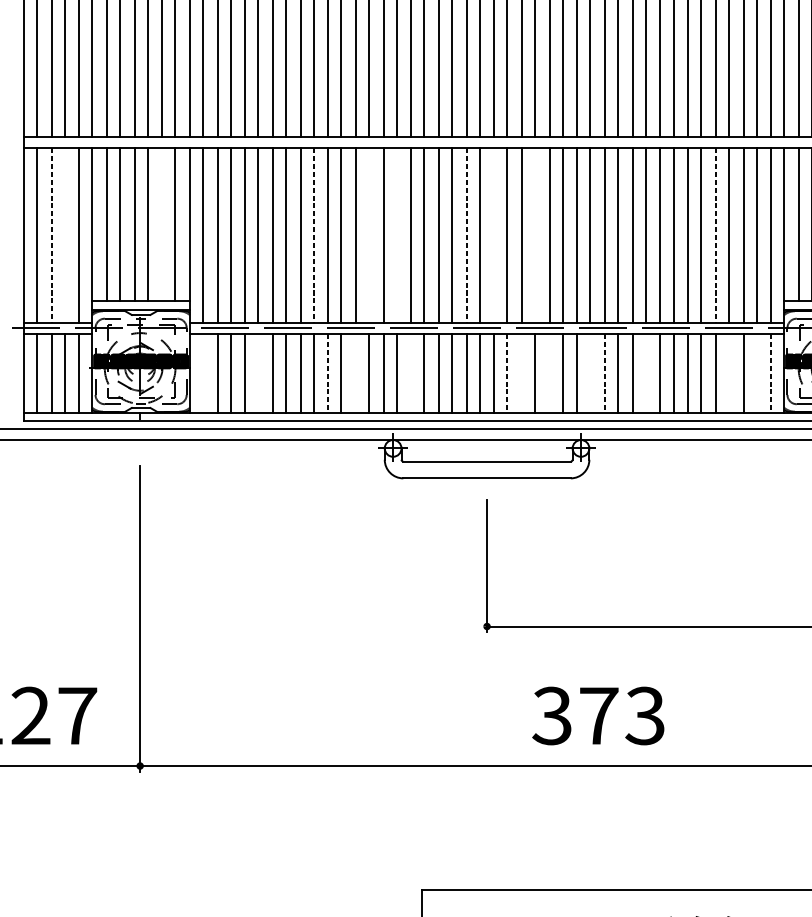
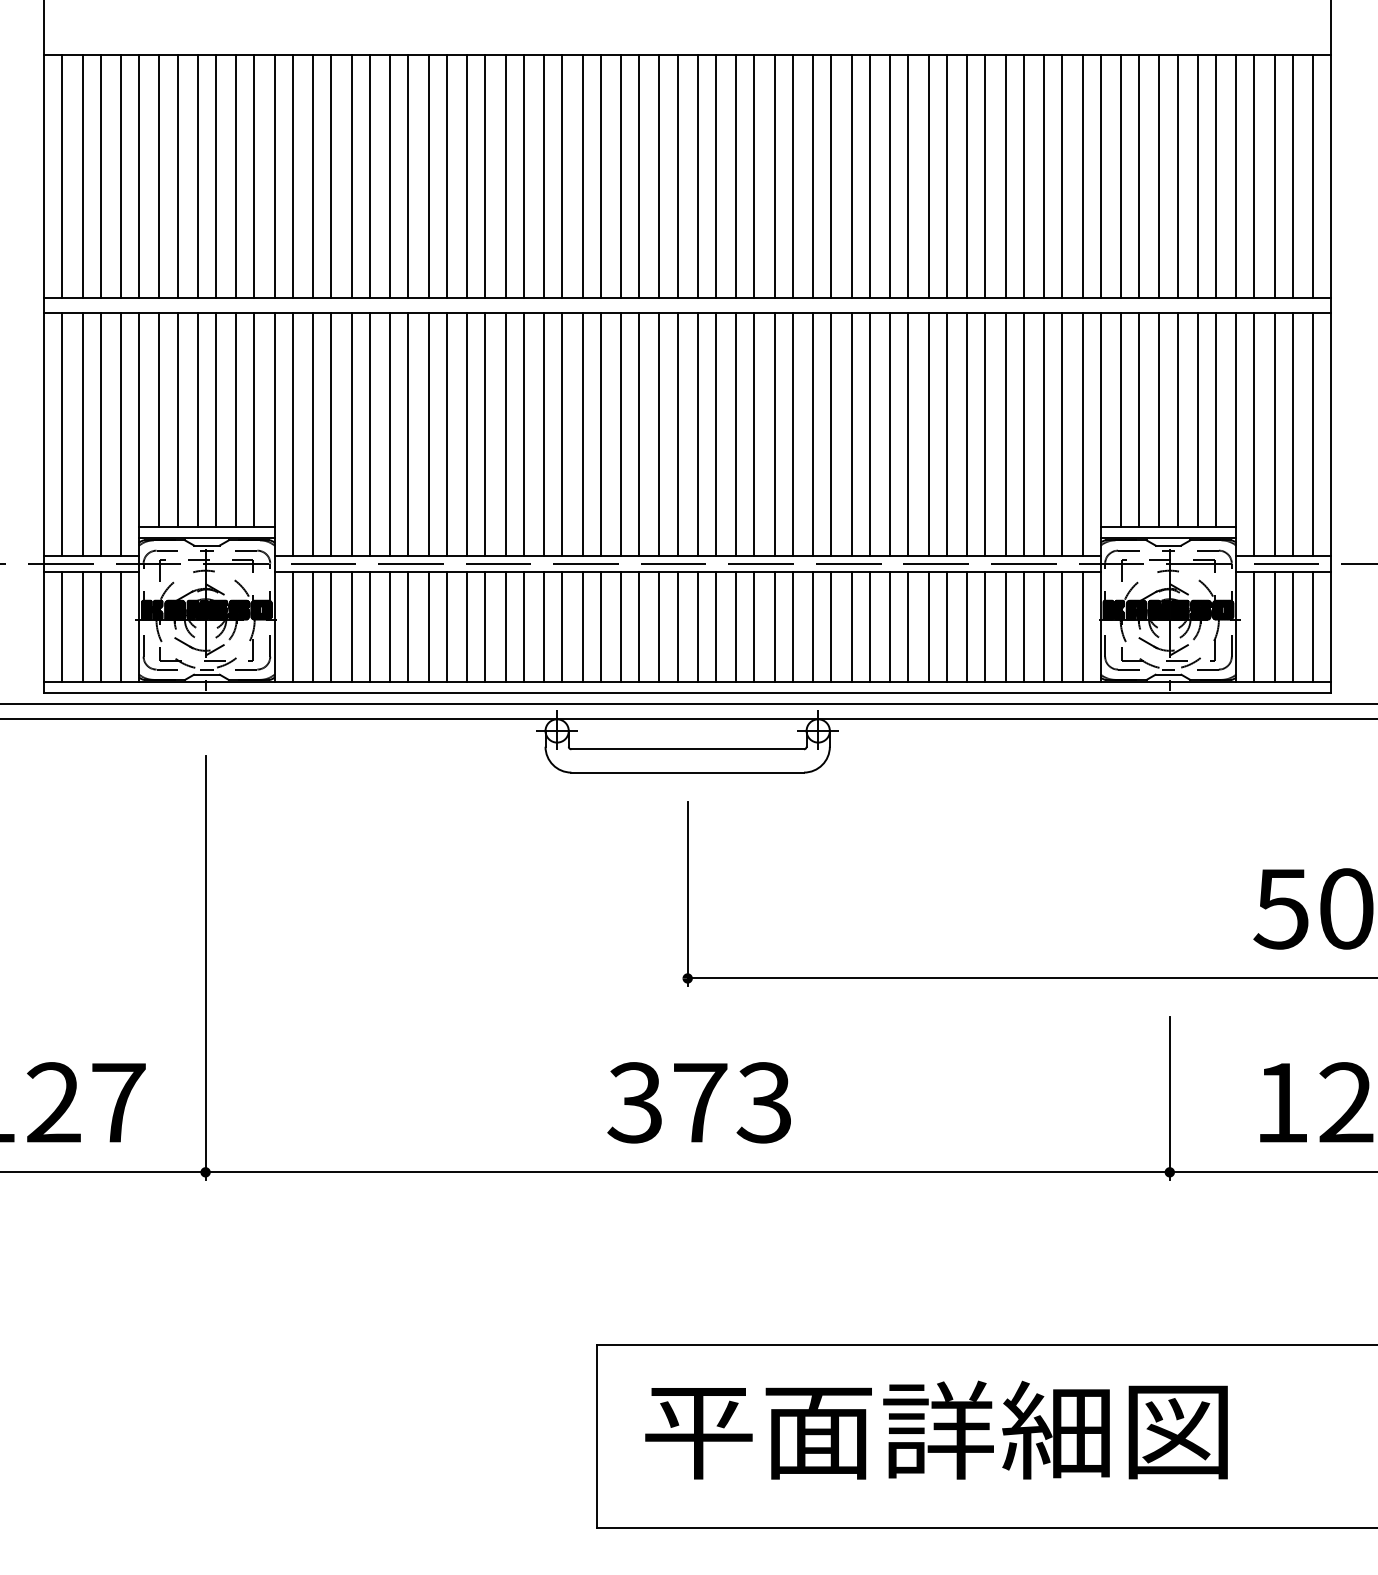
line: (162, 224) -> (236, 419), added
line: (51, 235) -> (82, 435), dashed -> solid
line: (64, 235) -> (100, 434), added
line: (313, 235) -> (446, 435), dashed -> solid
line: (368, 235) -> (523, 434), added
line: (396, 235) -> (562, 434), added
line: (466, 235) -> (659, 435), dashed -> solid
line: (494, 235) -> (697, 434), added
line: (535, 235) -> (754, 434), added
line: (715, 235) -> (1005, 435), dashed -> solid
line: (202, 373) -> (292, 626), added
line: (258, 373) -> (369, 626), added
line: (328, 373) -> (467, 626), dashed -> solid
line: (355, 373) -> (505, 626), added
line: (411, 373) -> (582, 626), added
line: (507, 373) -> (715, 626), dashed -> solid
line: (522, 373) -> (736, 626), added
line: (549, 373) -> (774, 626), added
line: (590, 373) -> (831, 626), added
line: (604, 373) -> (851, 626), dashed -> solid
line: (645, 373) -> (908, 626), added
line: (728, 373) -> (1023, 626), added
line: (756, 373) -> (1062, 626), added
line: (771, 373) -> (1082, 626), dashed -> solid
text: (597, 715) -> (698, 1102), moved

